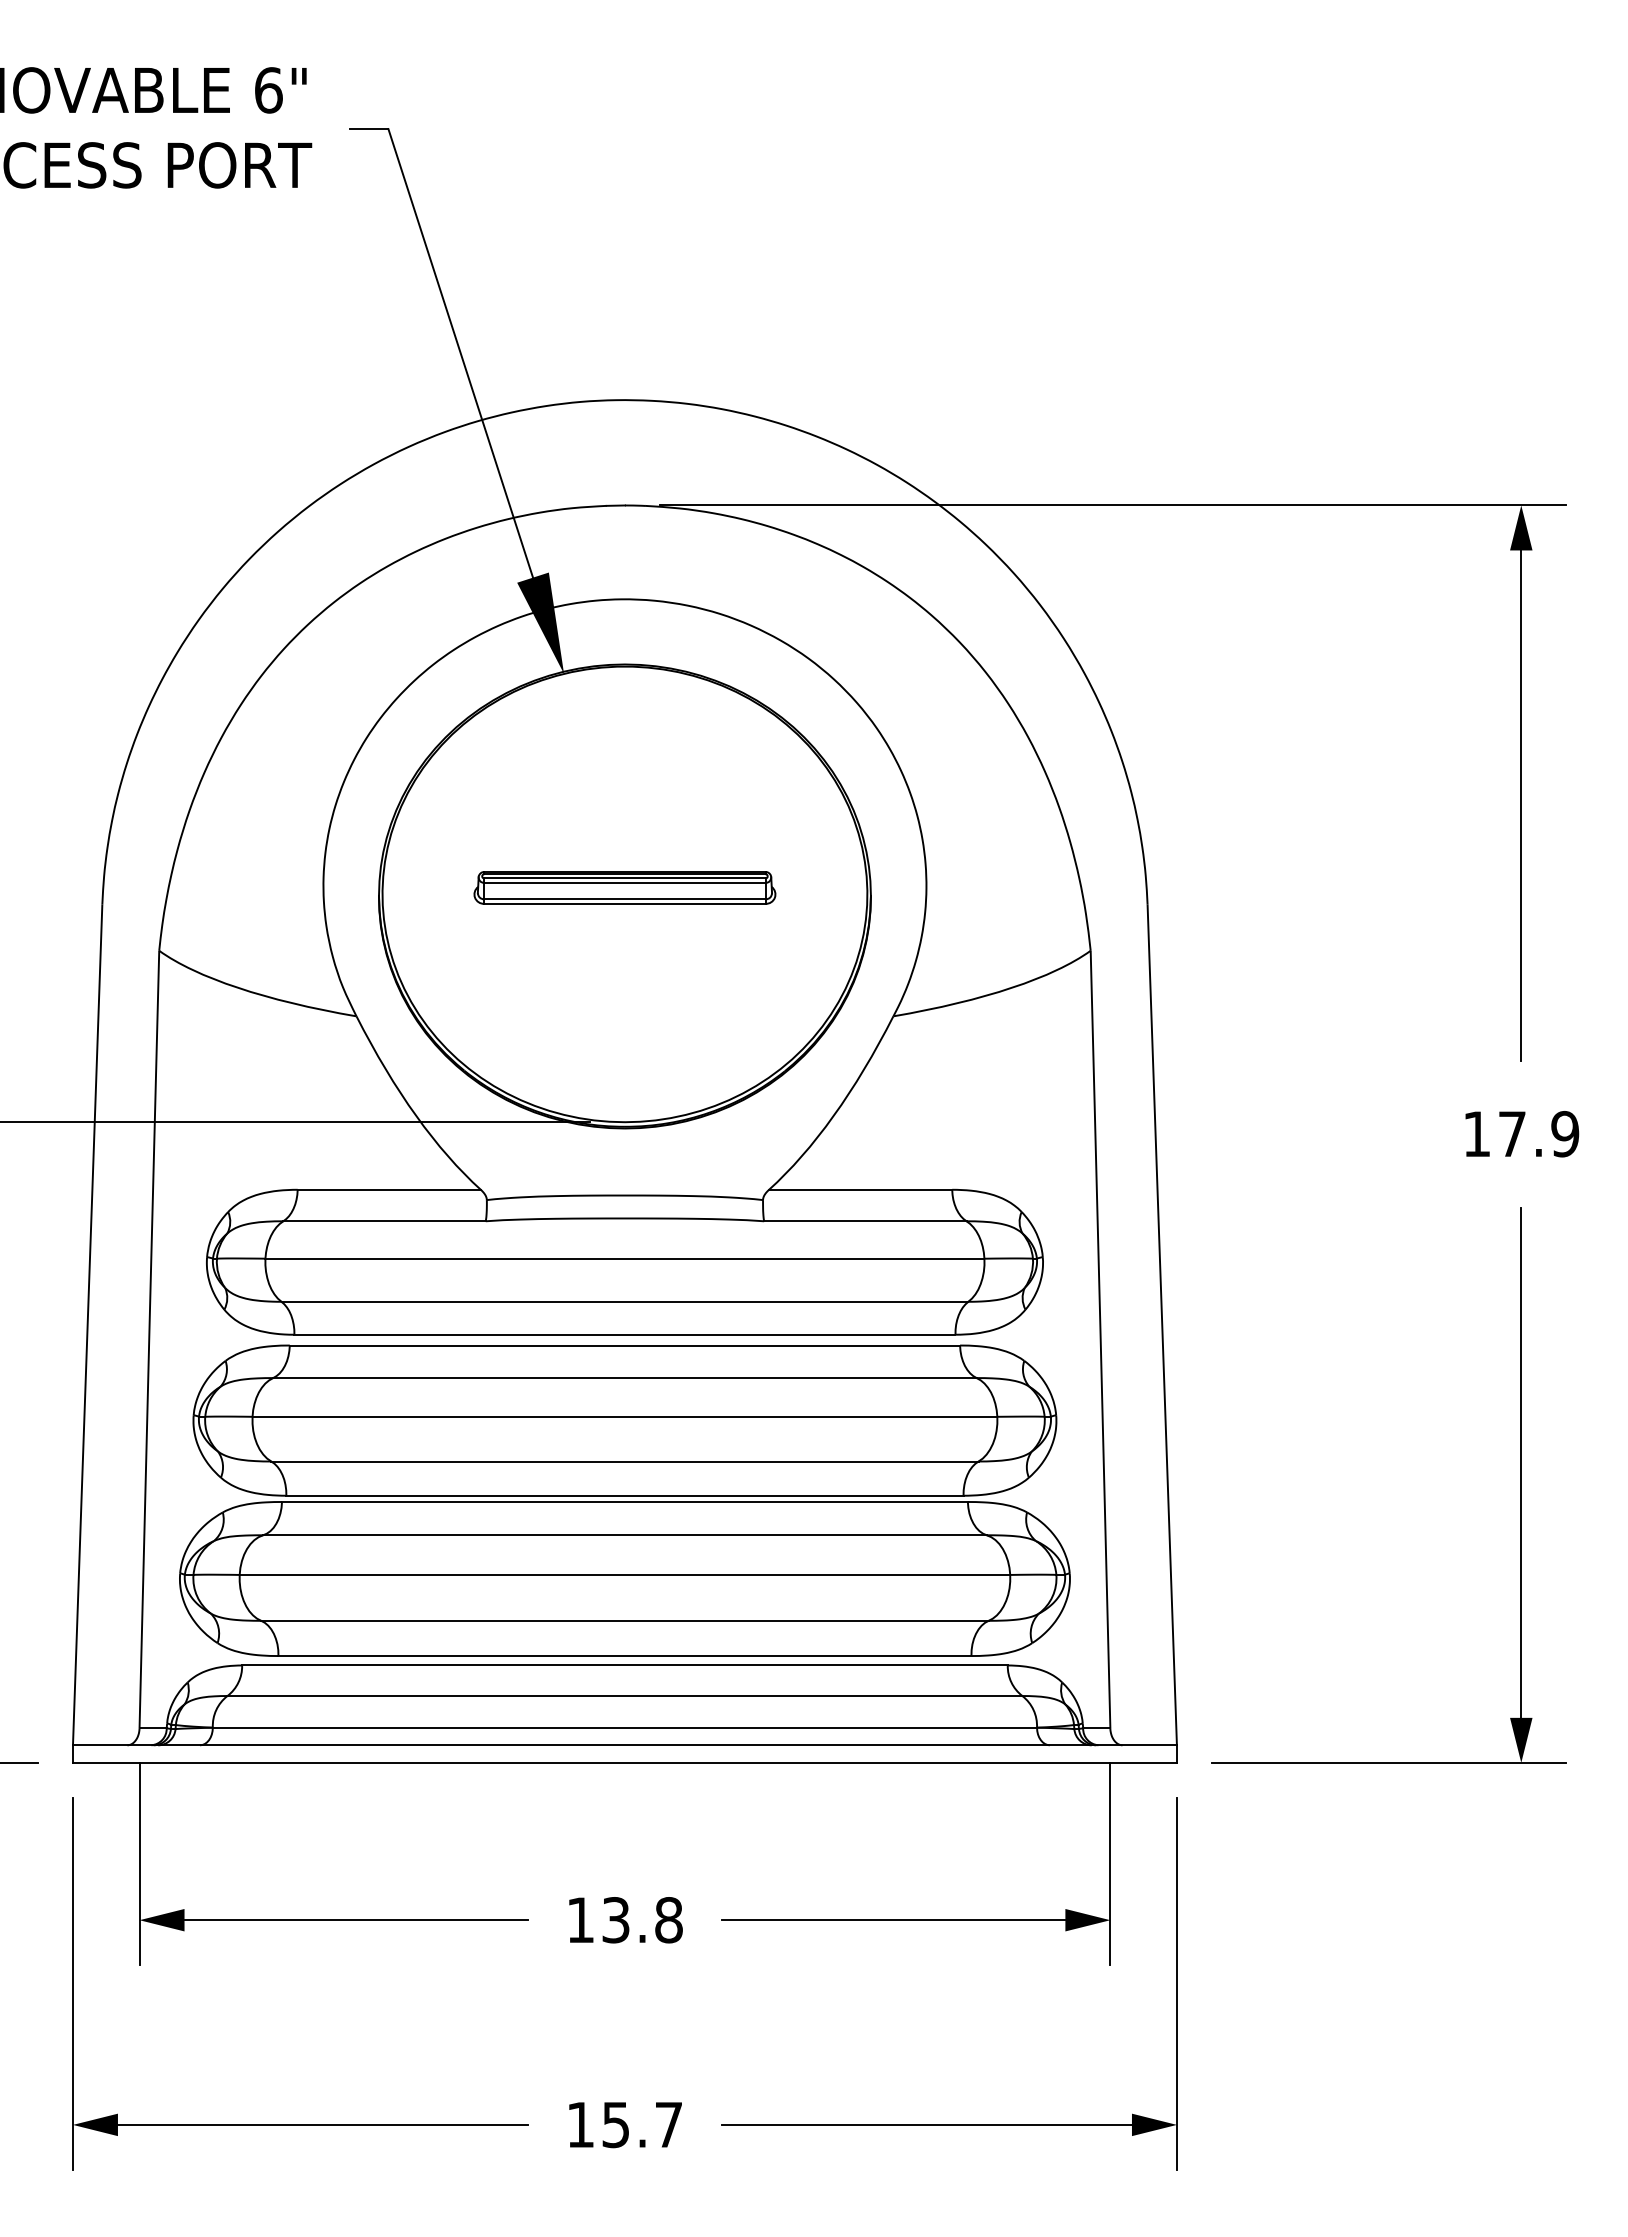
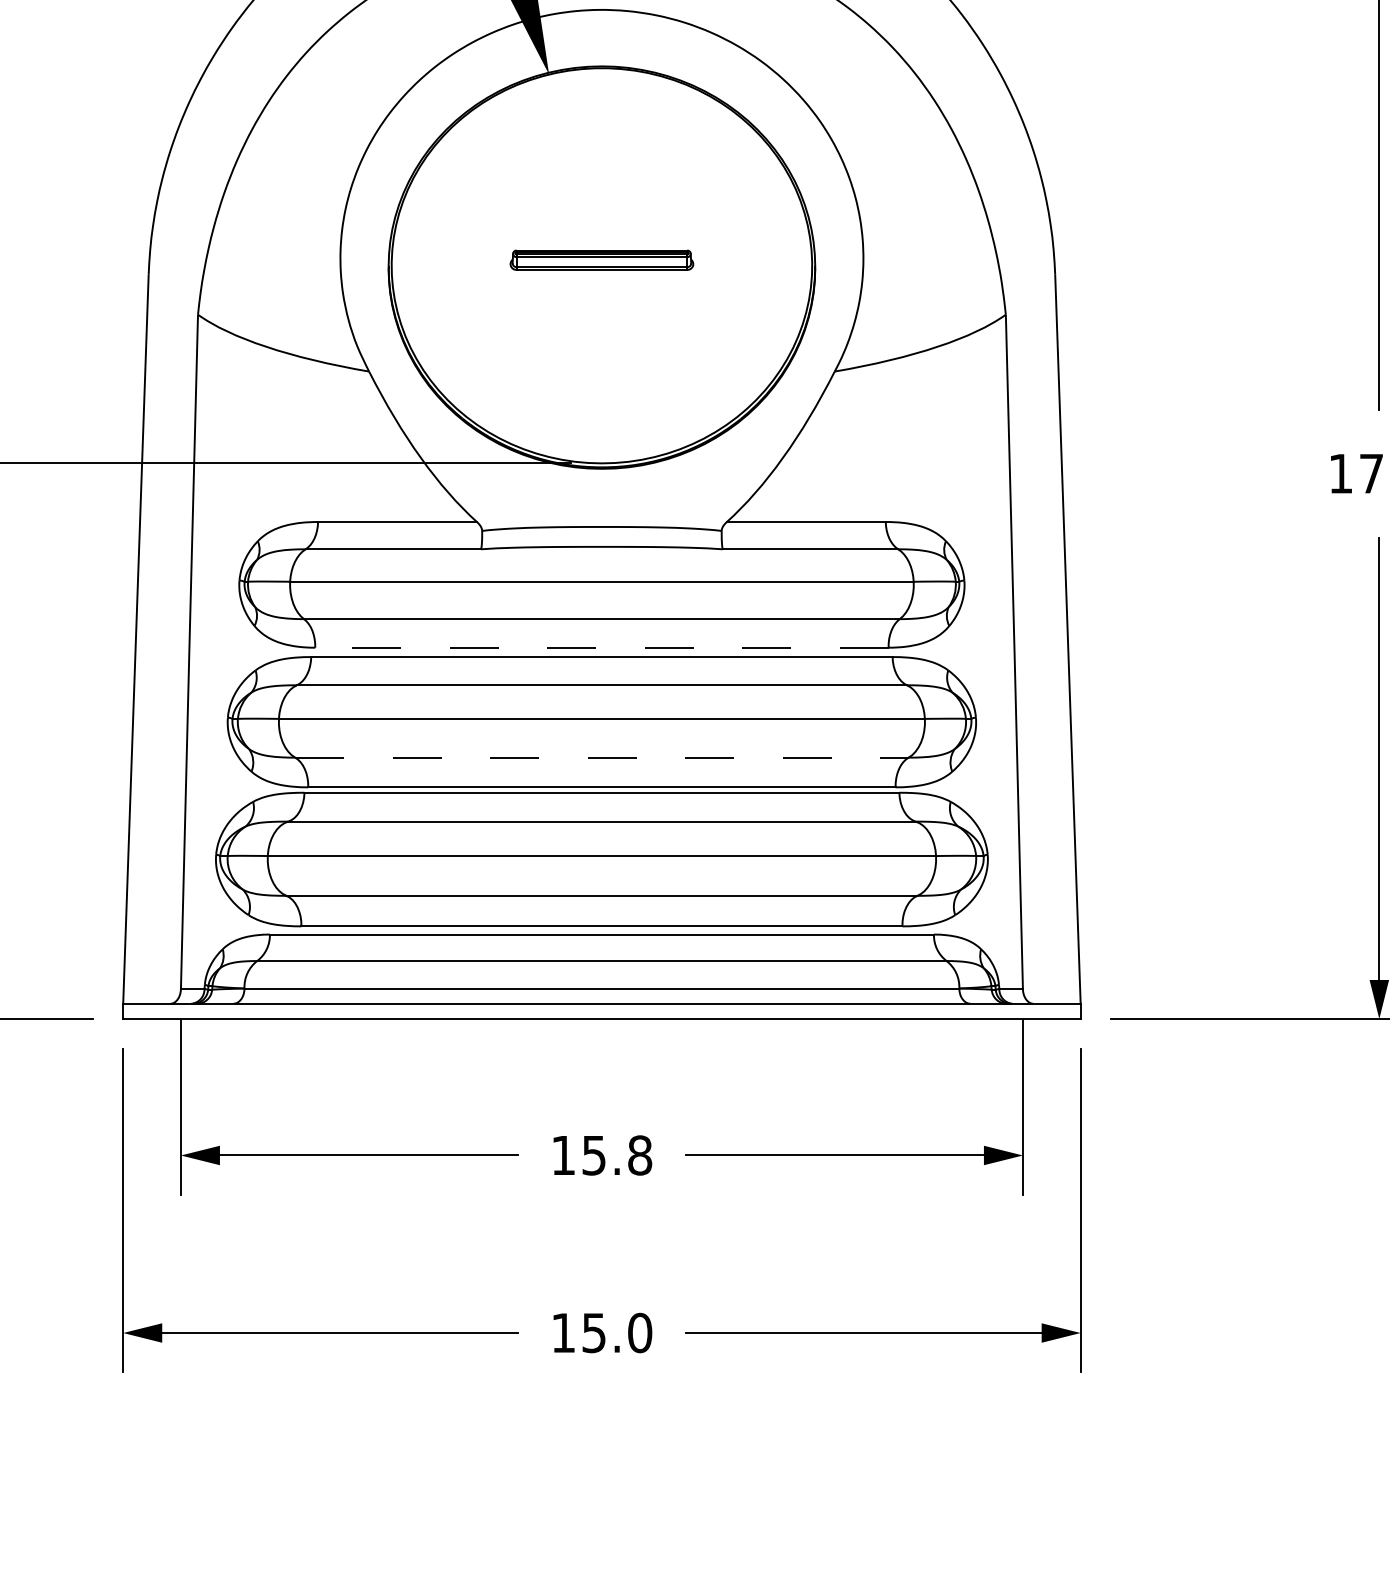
part: (624, 887) -> (601, 259), size x0.7
line: (624, 1334) -> (601, 647), solid -> dashed
line: (624, 1461) -> (601, 757), solid -> dashed
text: (616, 1919) -> (594, 1154), 13.8 -> 15.8
text: (668, 2124) -> (639, 1332), 15.7 -> 15.0

